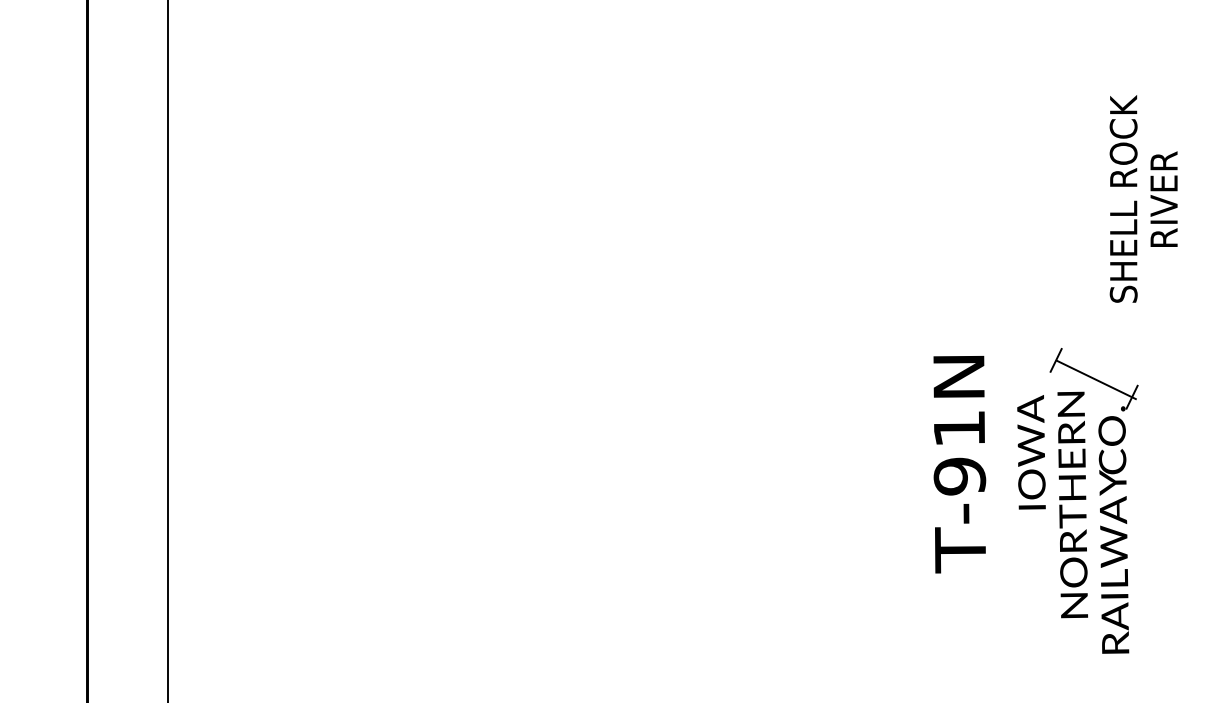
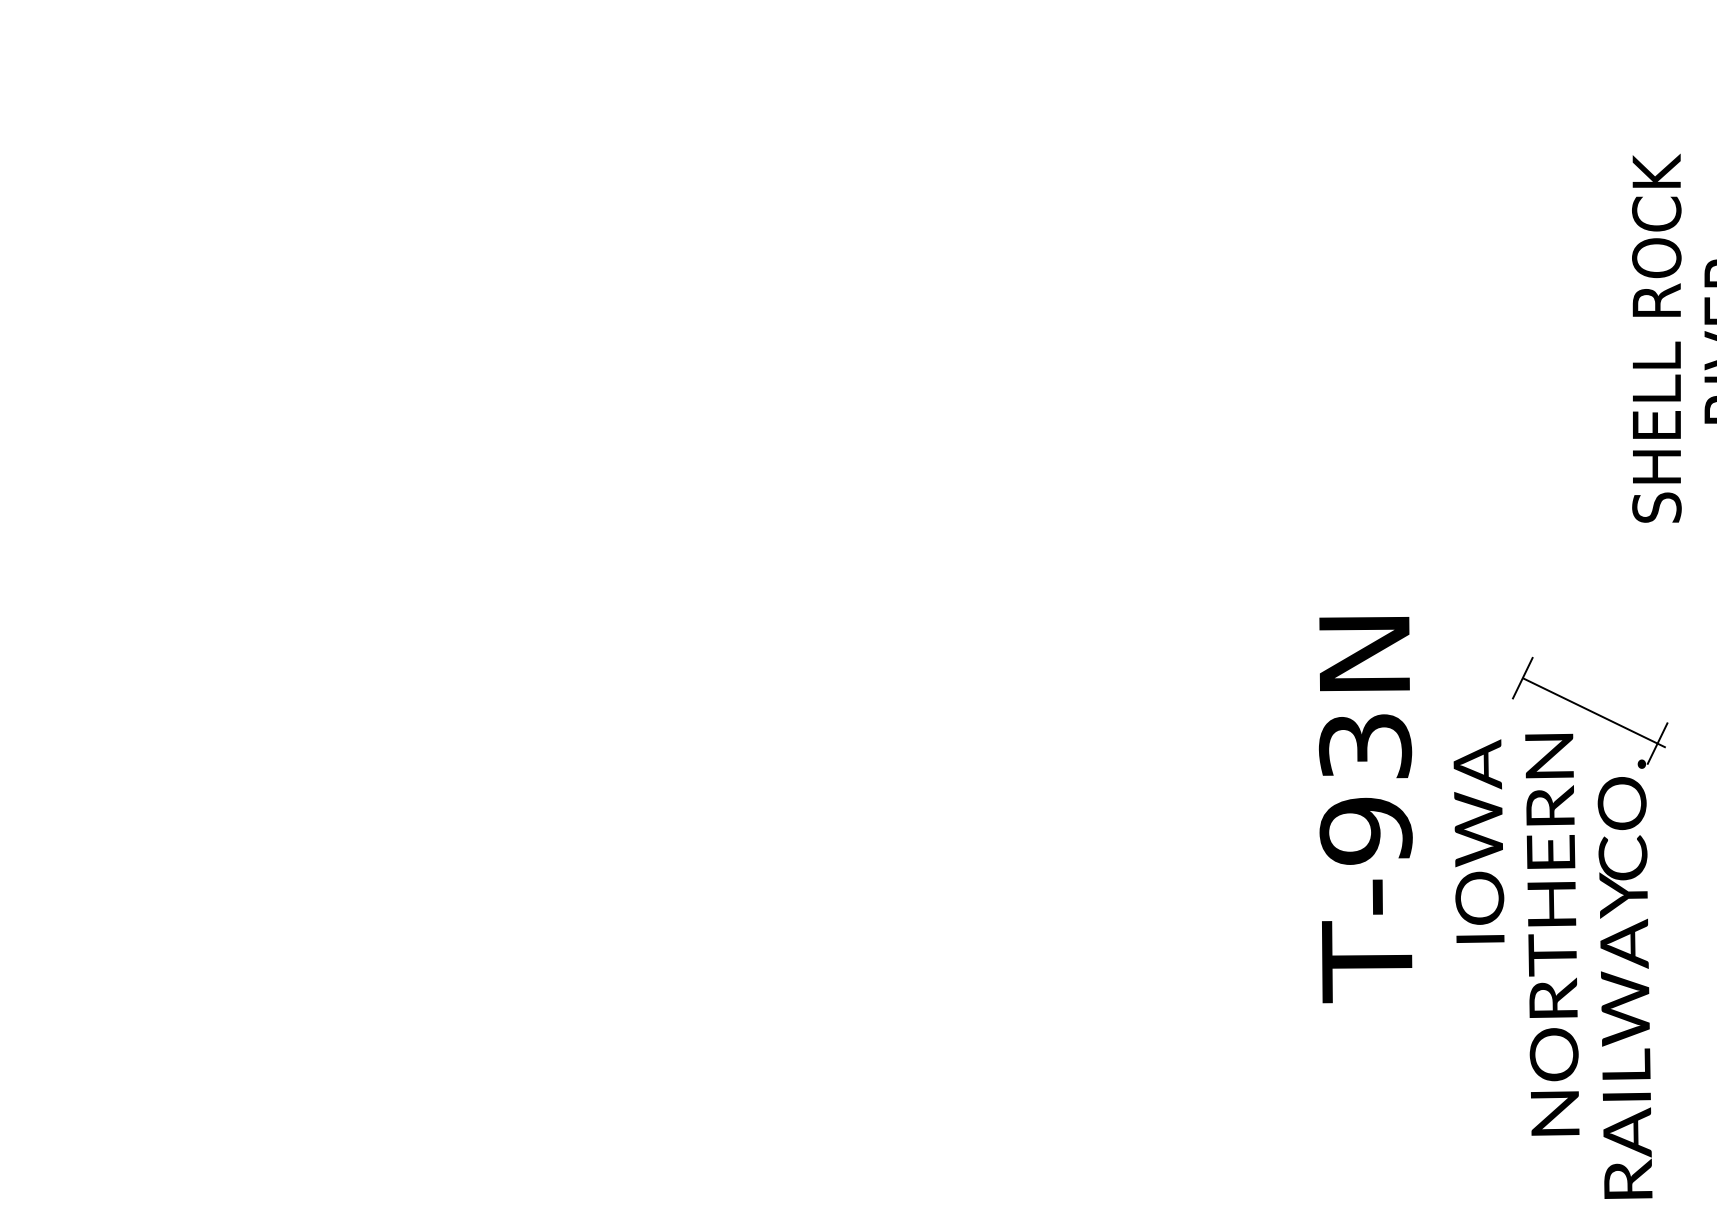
text: (959, 428) -> (1365, 745), T-91N -> T-93N
part: (1077, 500) -> (1560, 926), moved

